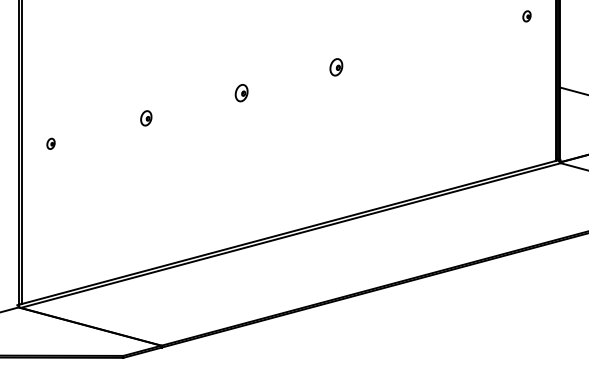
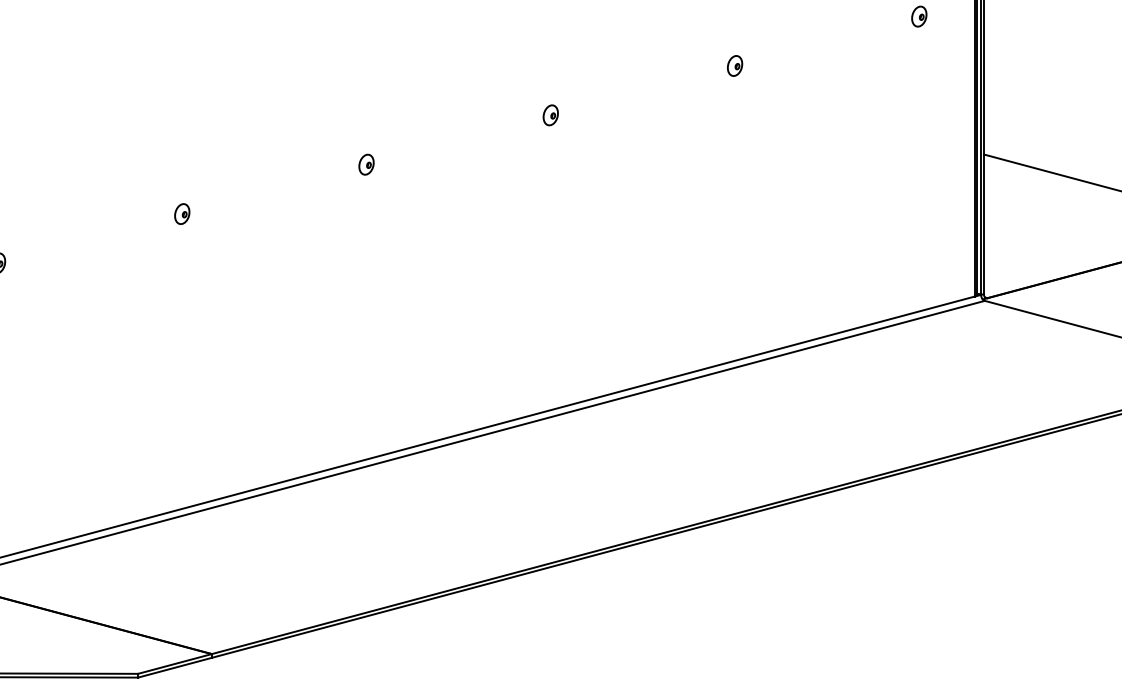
part: (431, 41) -> (734, 65), added
part: (336, 67) -> (550, 115), size x0.62
part: (240, 92) -> (364, 163), size x0.62
part: (145, 118) -> (180, 214), size x0.71

